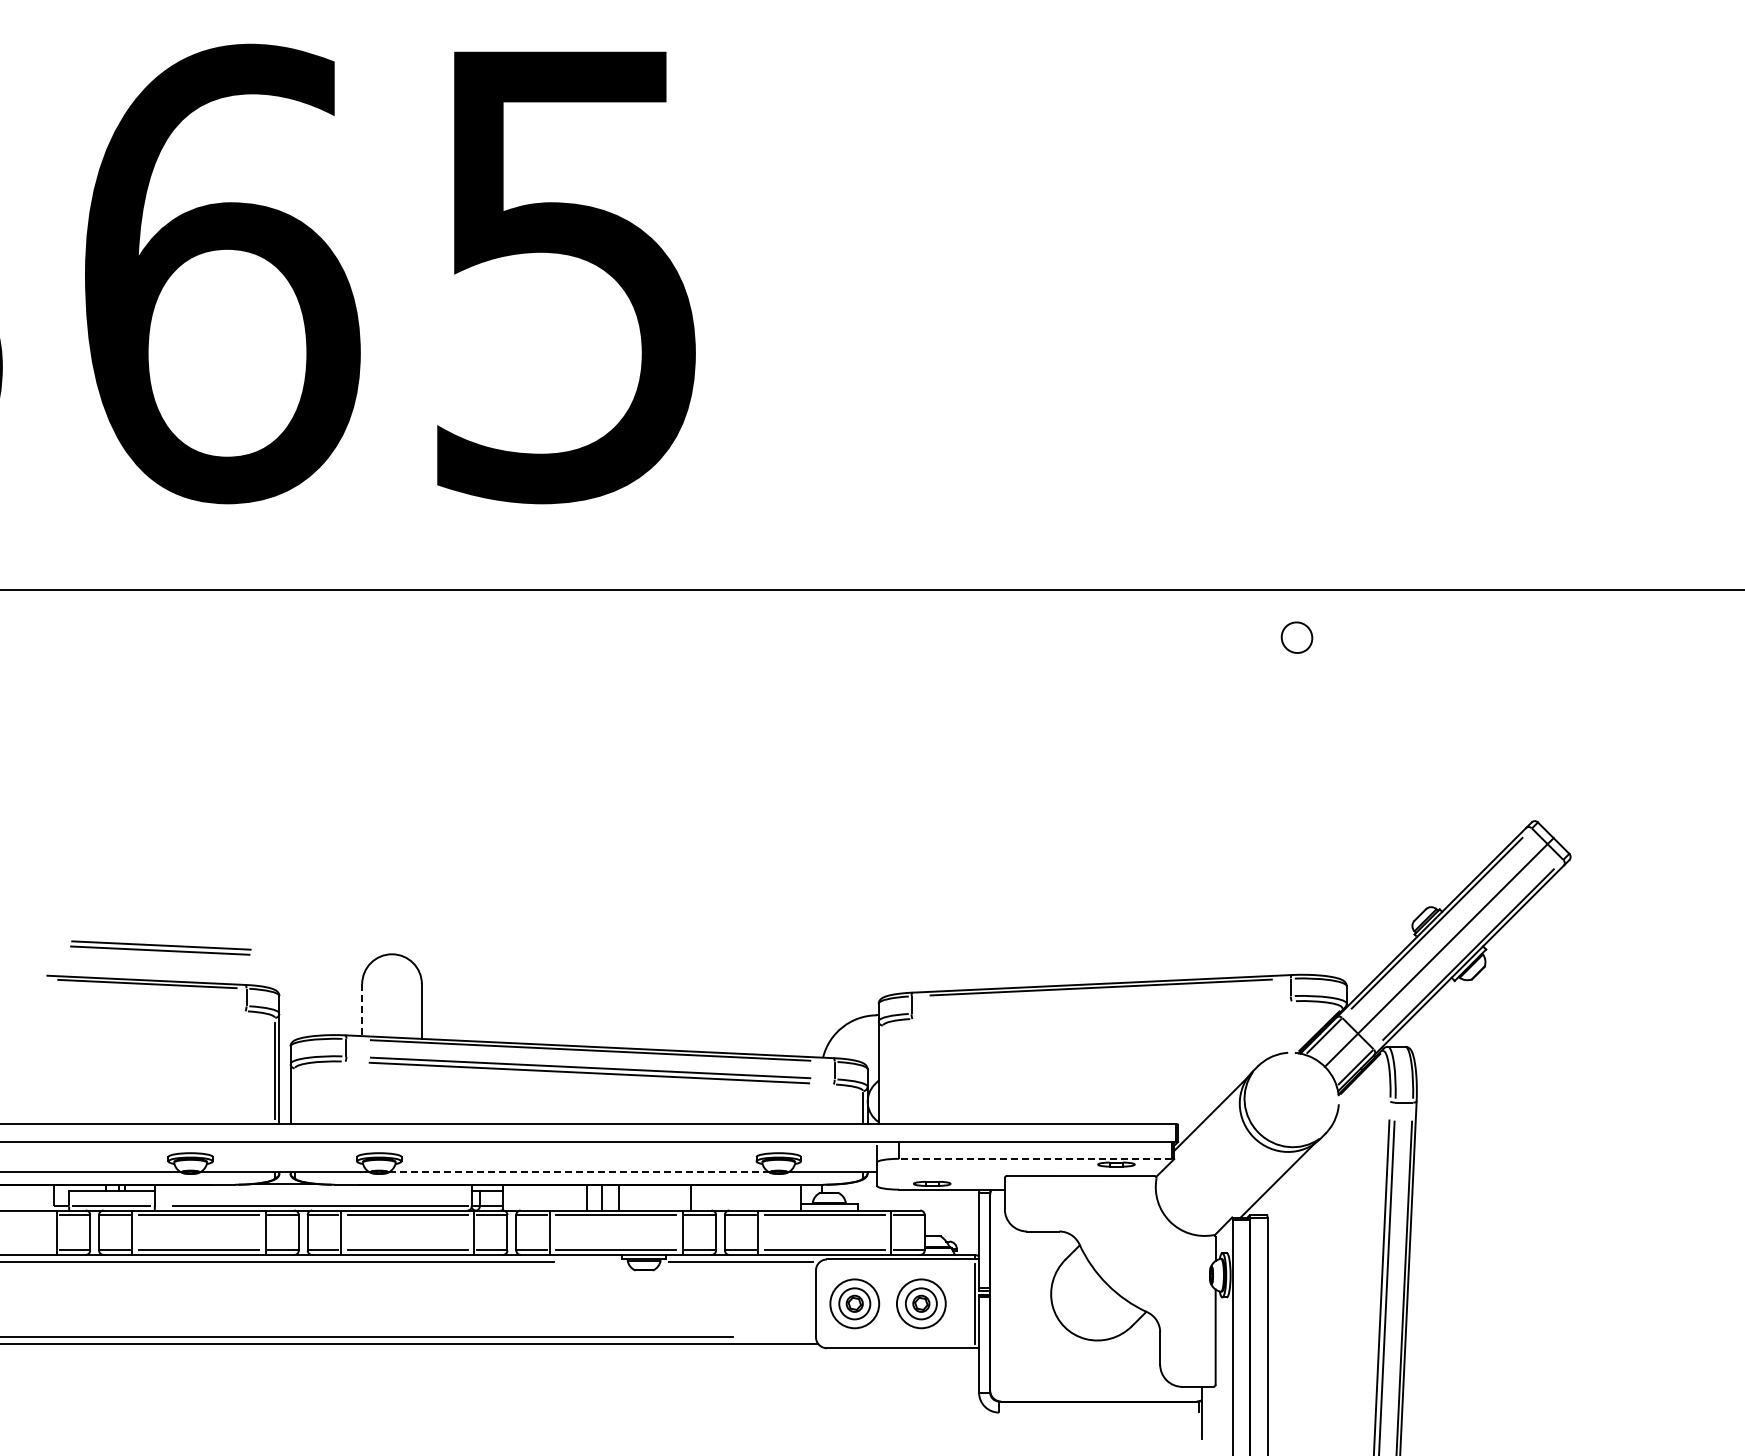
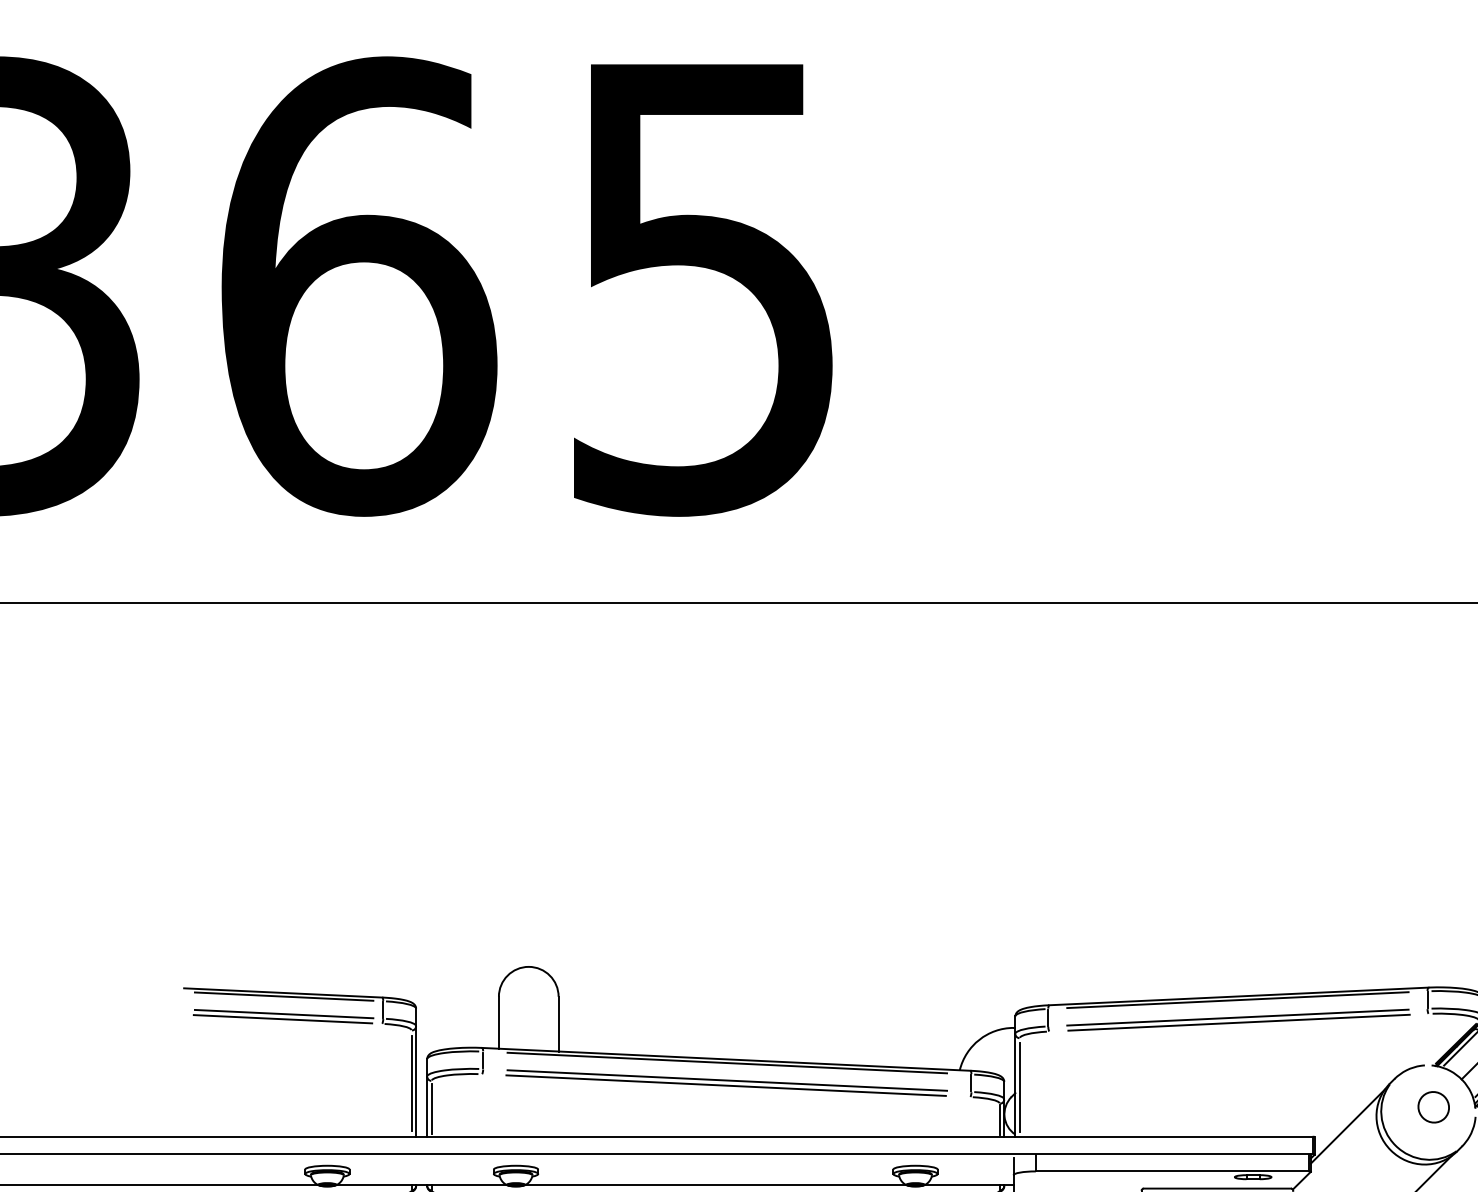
part: (1296, 637) -> (1433, 1107), moved
part: (160, 947) -> (283, 1016), moved
part: (1101, 1007) -> (1238, 1020), added
line: (362, 1010) -> (499, 1023), dashed -> solid
line: (883, 1074) -> (1020, 1087), added
line: (294, 1096) -> (431, 1109), added
line: (1035, 1158) -> (1172, 1171), dashed -> solid
line: (579, 1172) -> (716, 1185), dashed -> solid

